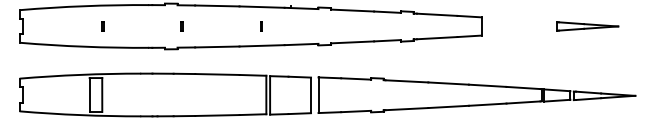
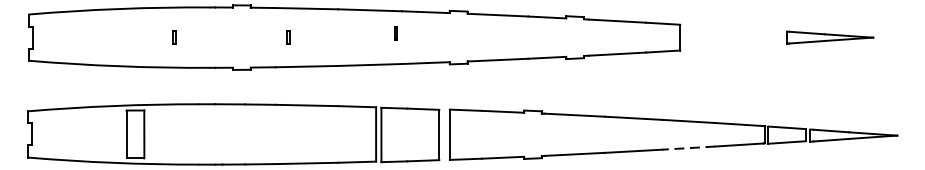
part: (102, 26) -> (174, 37), moved
part: (181, 26) -> (287, 37), moved
part: (261, 26) -> (396, 33), moved
line: (487, 104) -> (688, 147), solid -> dashed

